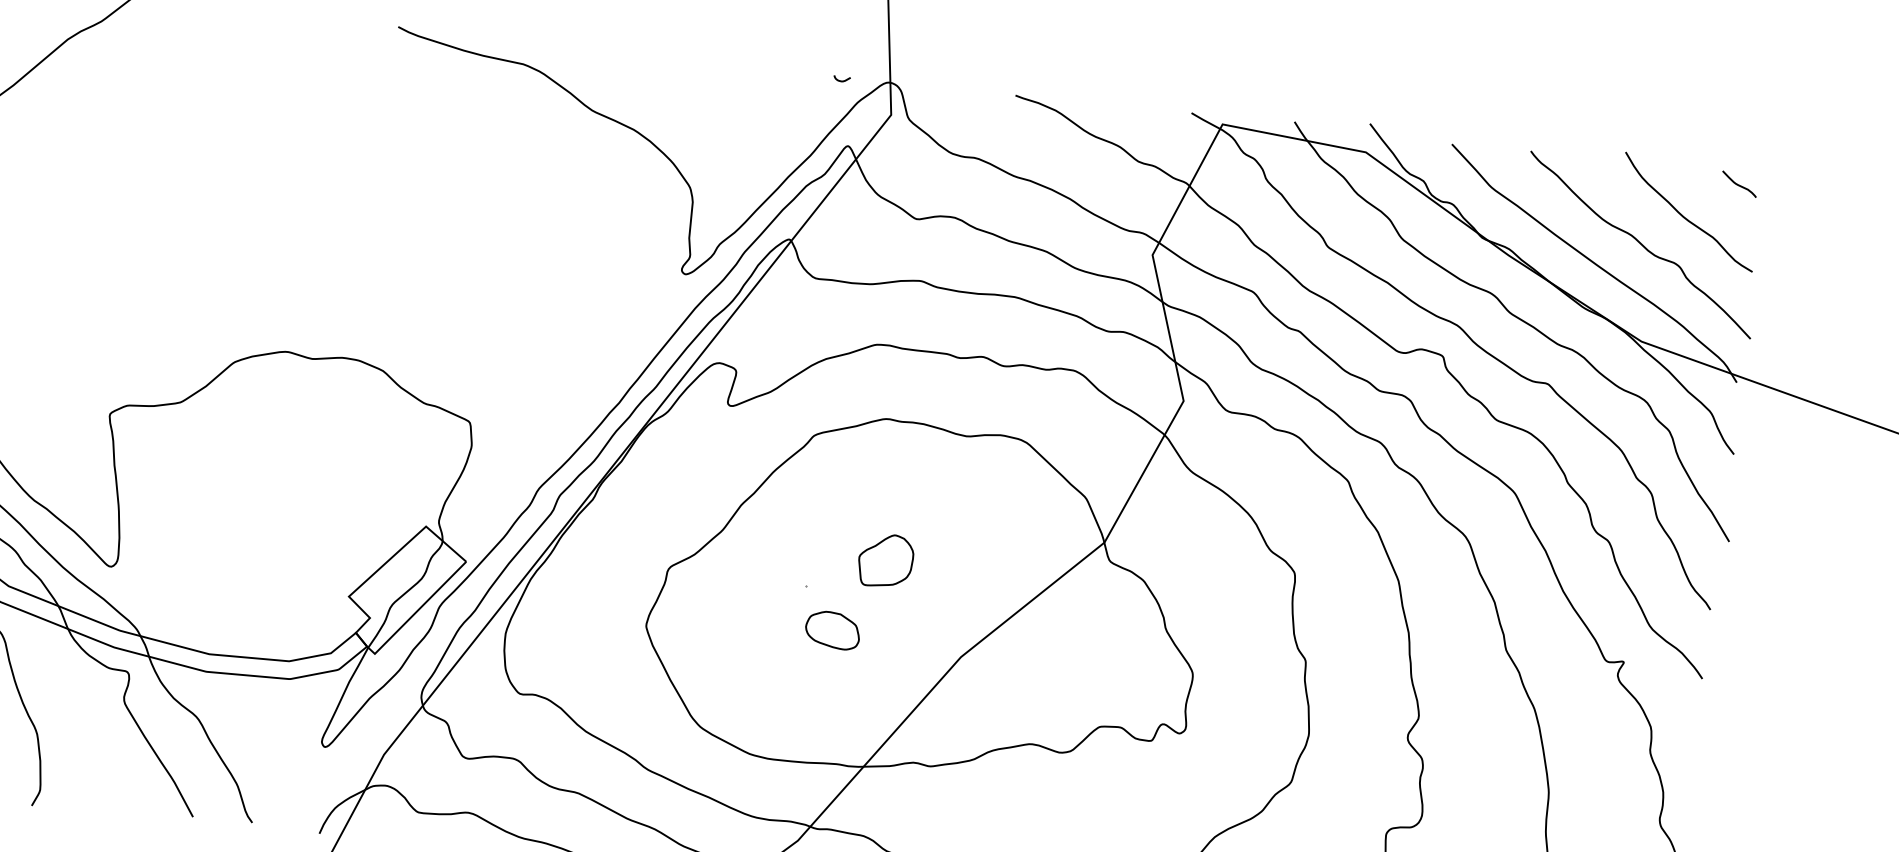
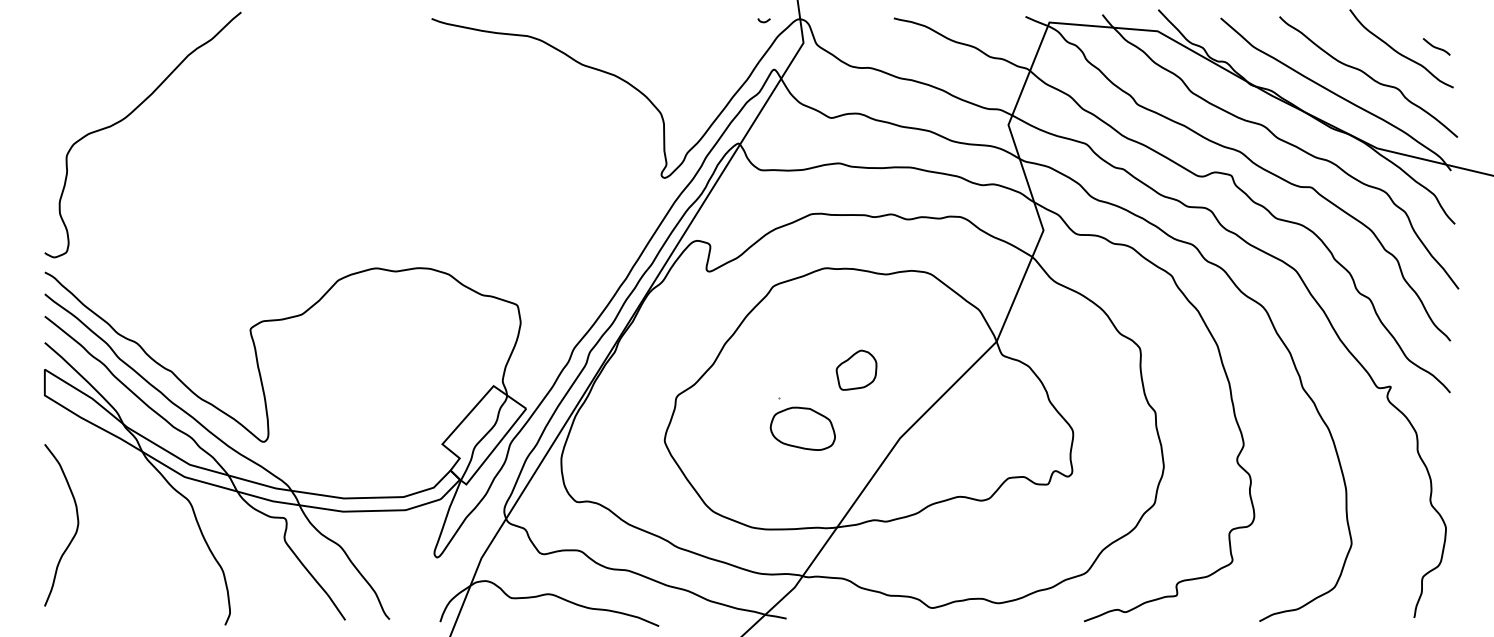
curve: (1739, 183) -> (1436, 46), moved
part: (885, 559) -> (856, 369), moved
part: (833, 630) -> (803, 429), size x1.6

